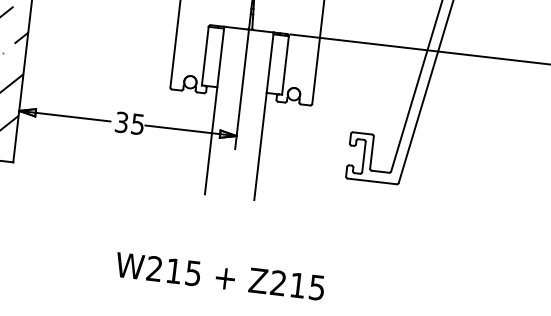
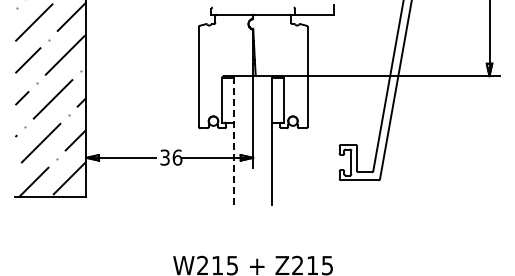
line: (215, 109) -> (234, 139), solid -> dashed
text: (138, 124) -> (177, 157), 35 -> 36

